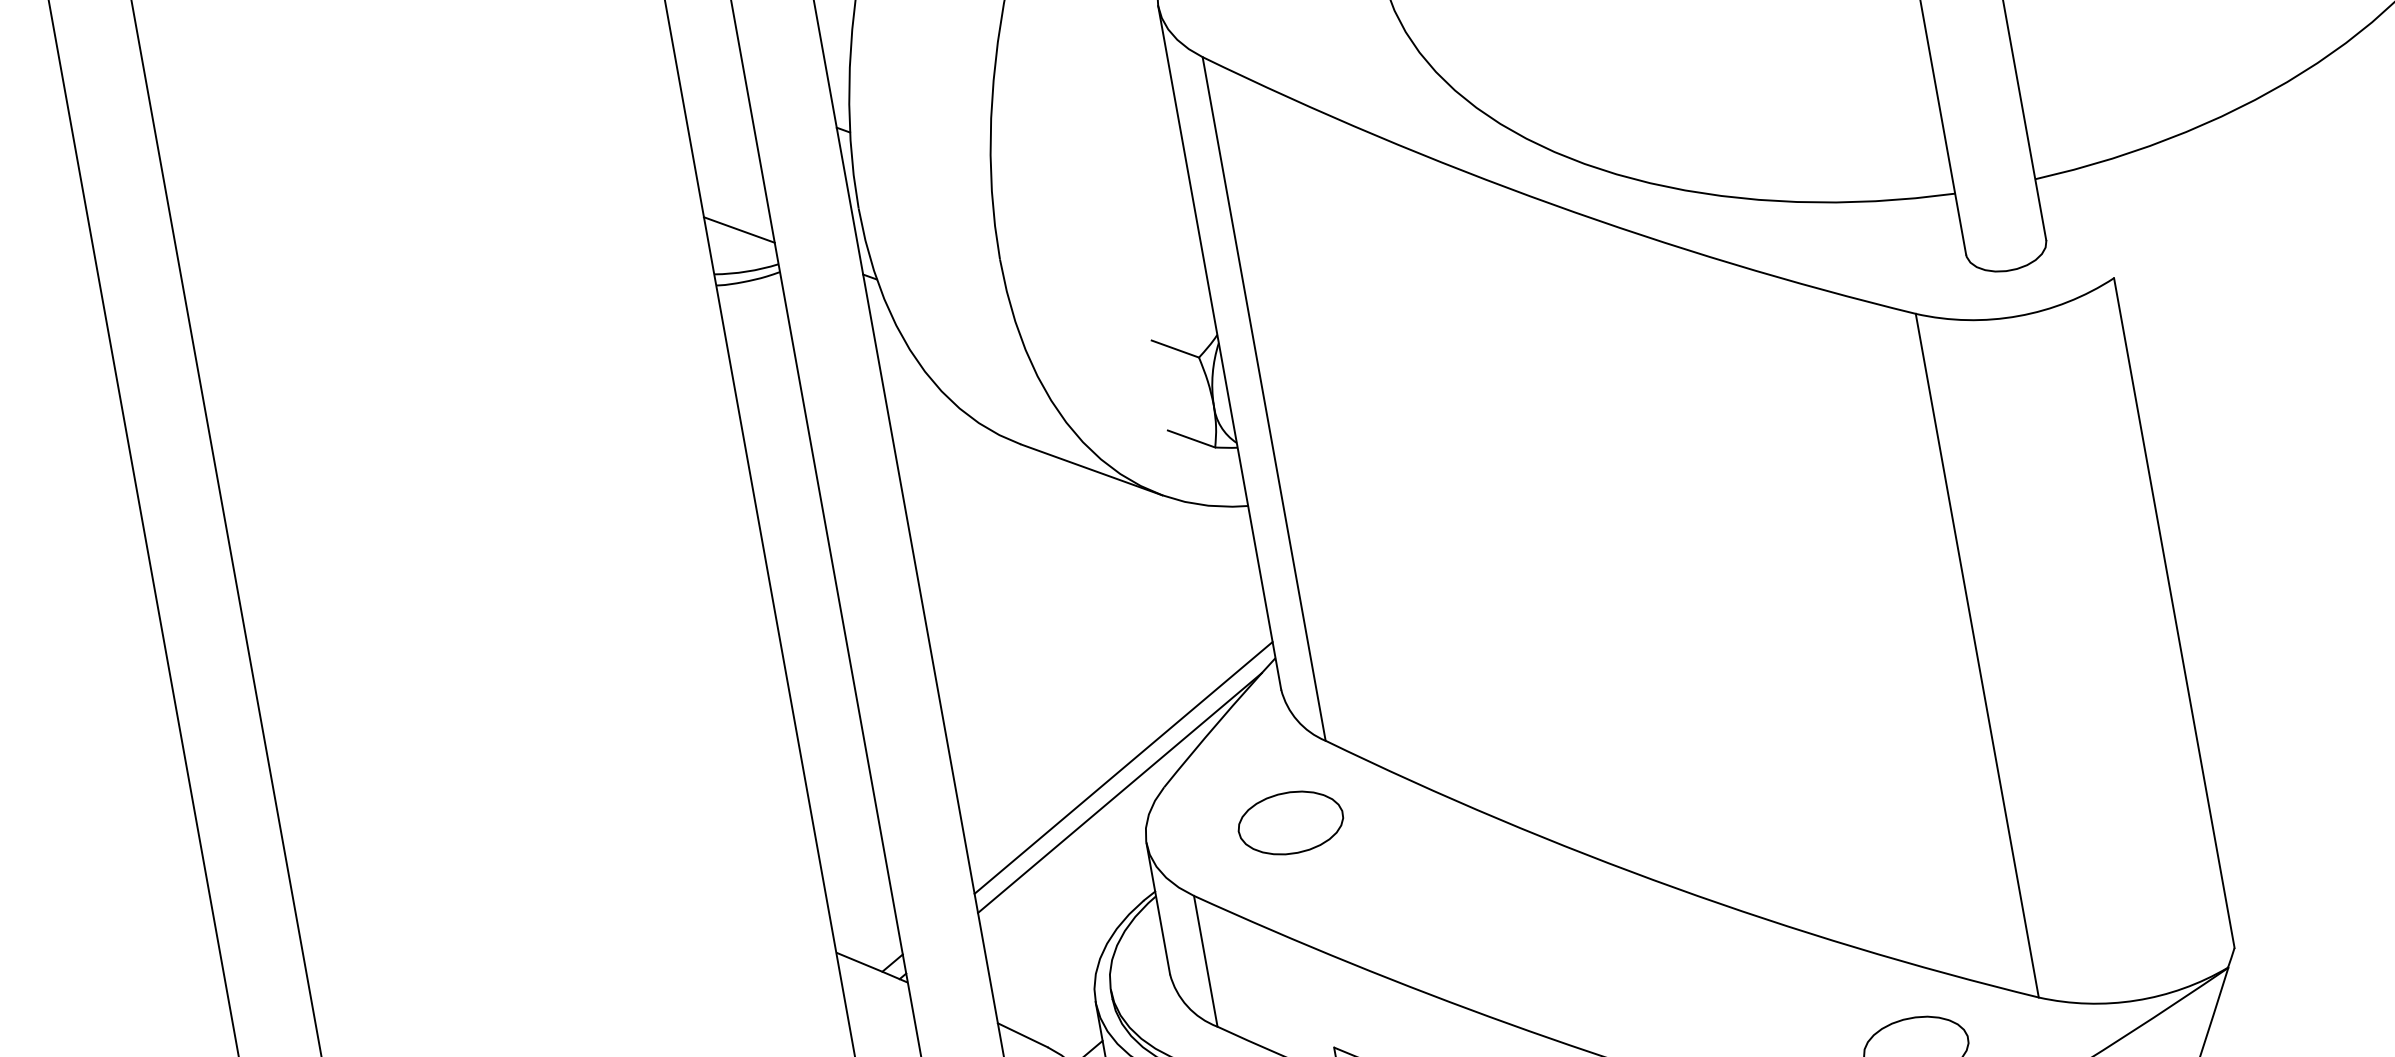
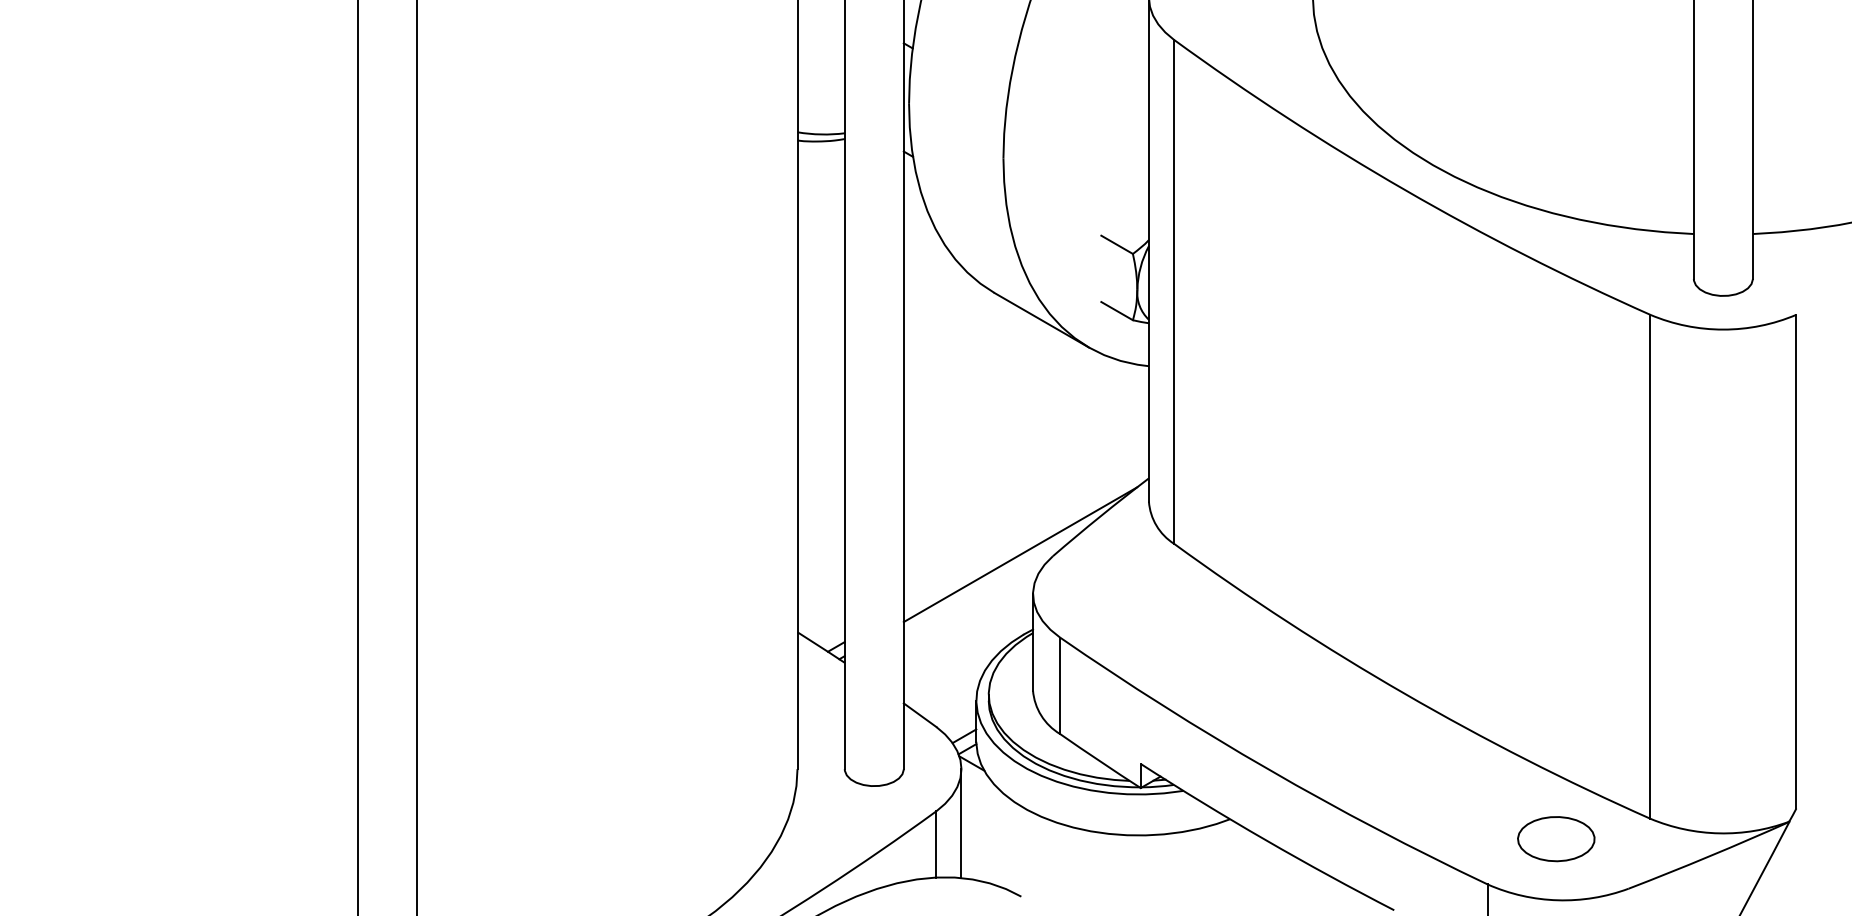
line: (738, 229) -> (820, 103), removed
line: (1122, 767) -> (1025, 536), removed
part: (1290, 823) -> (1138, 598), removed

